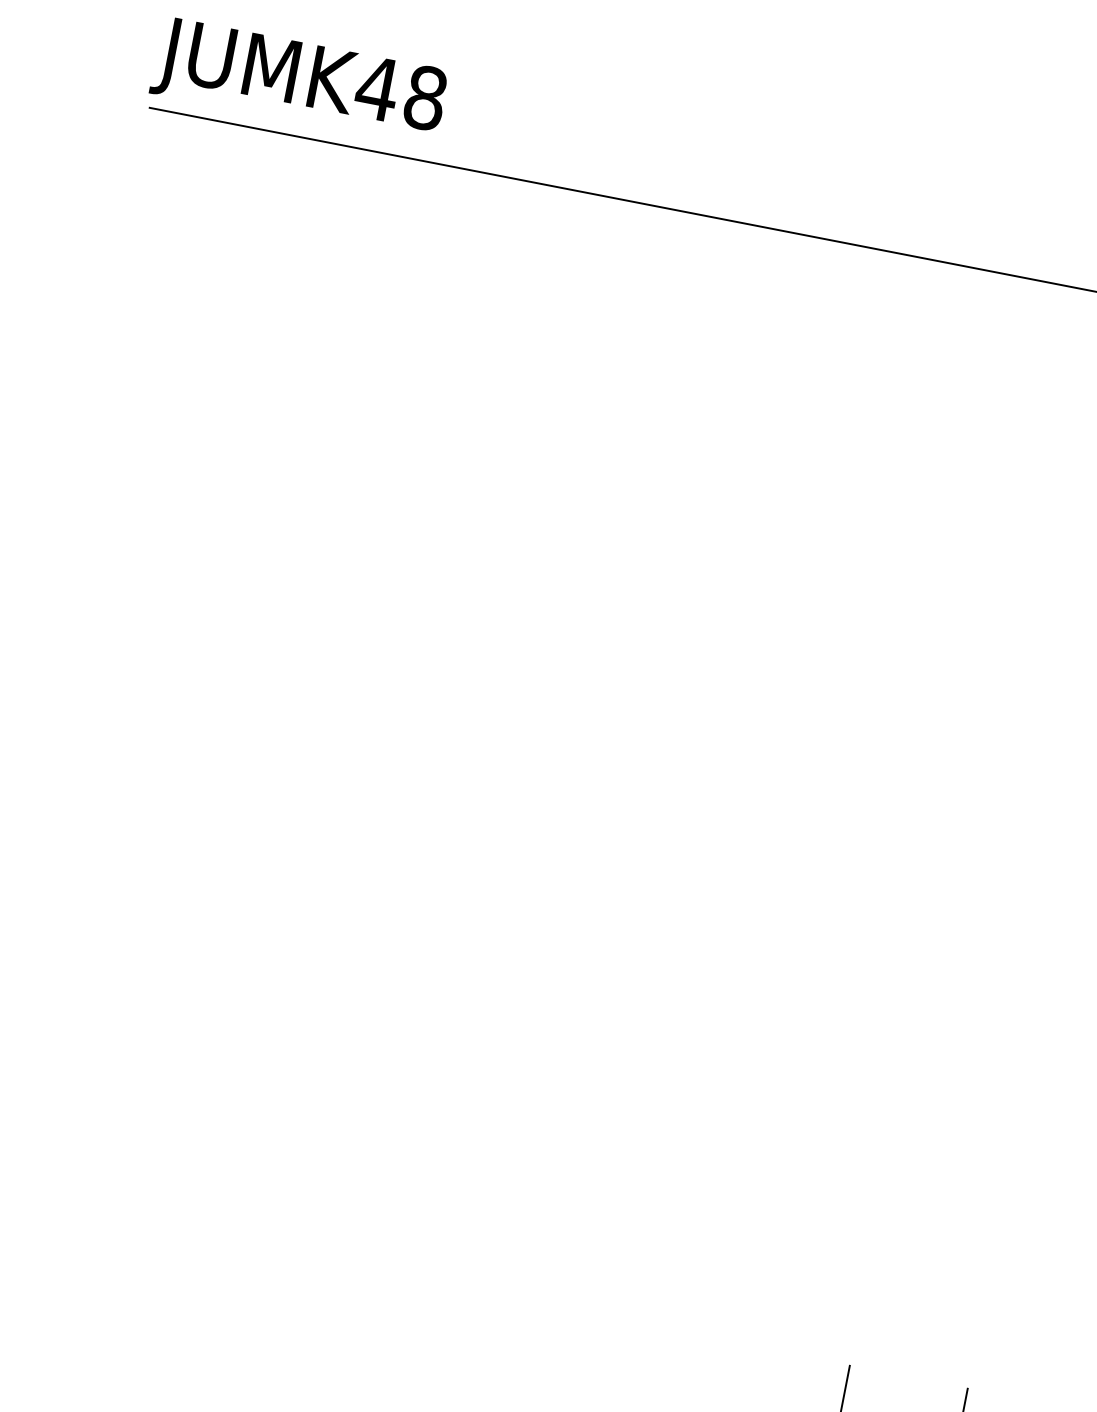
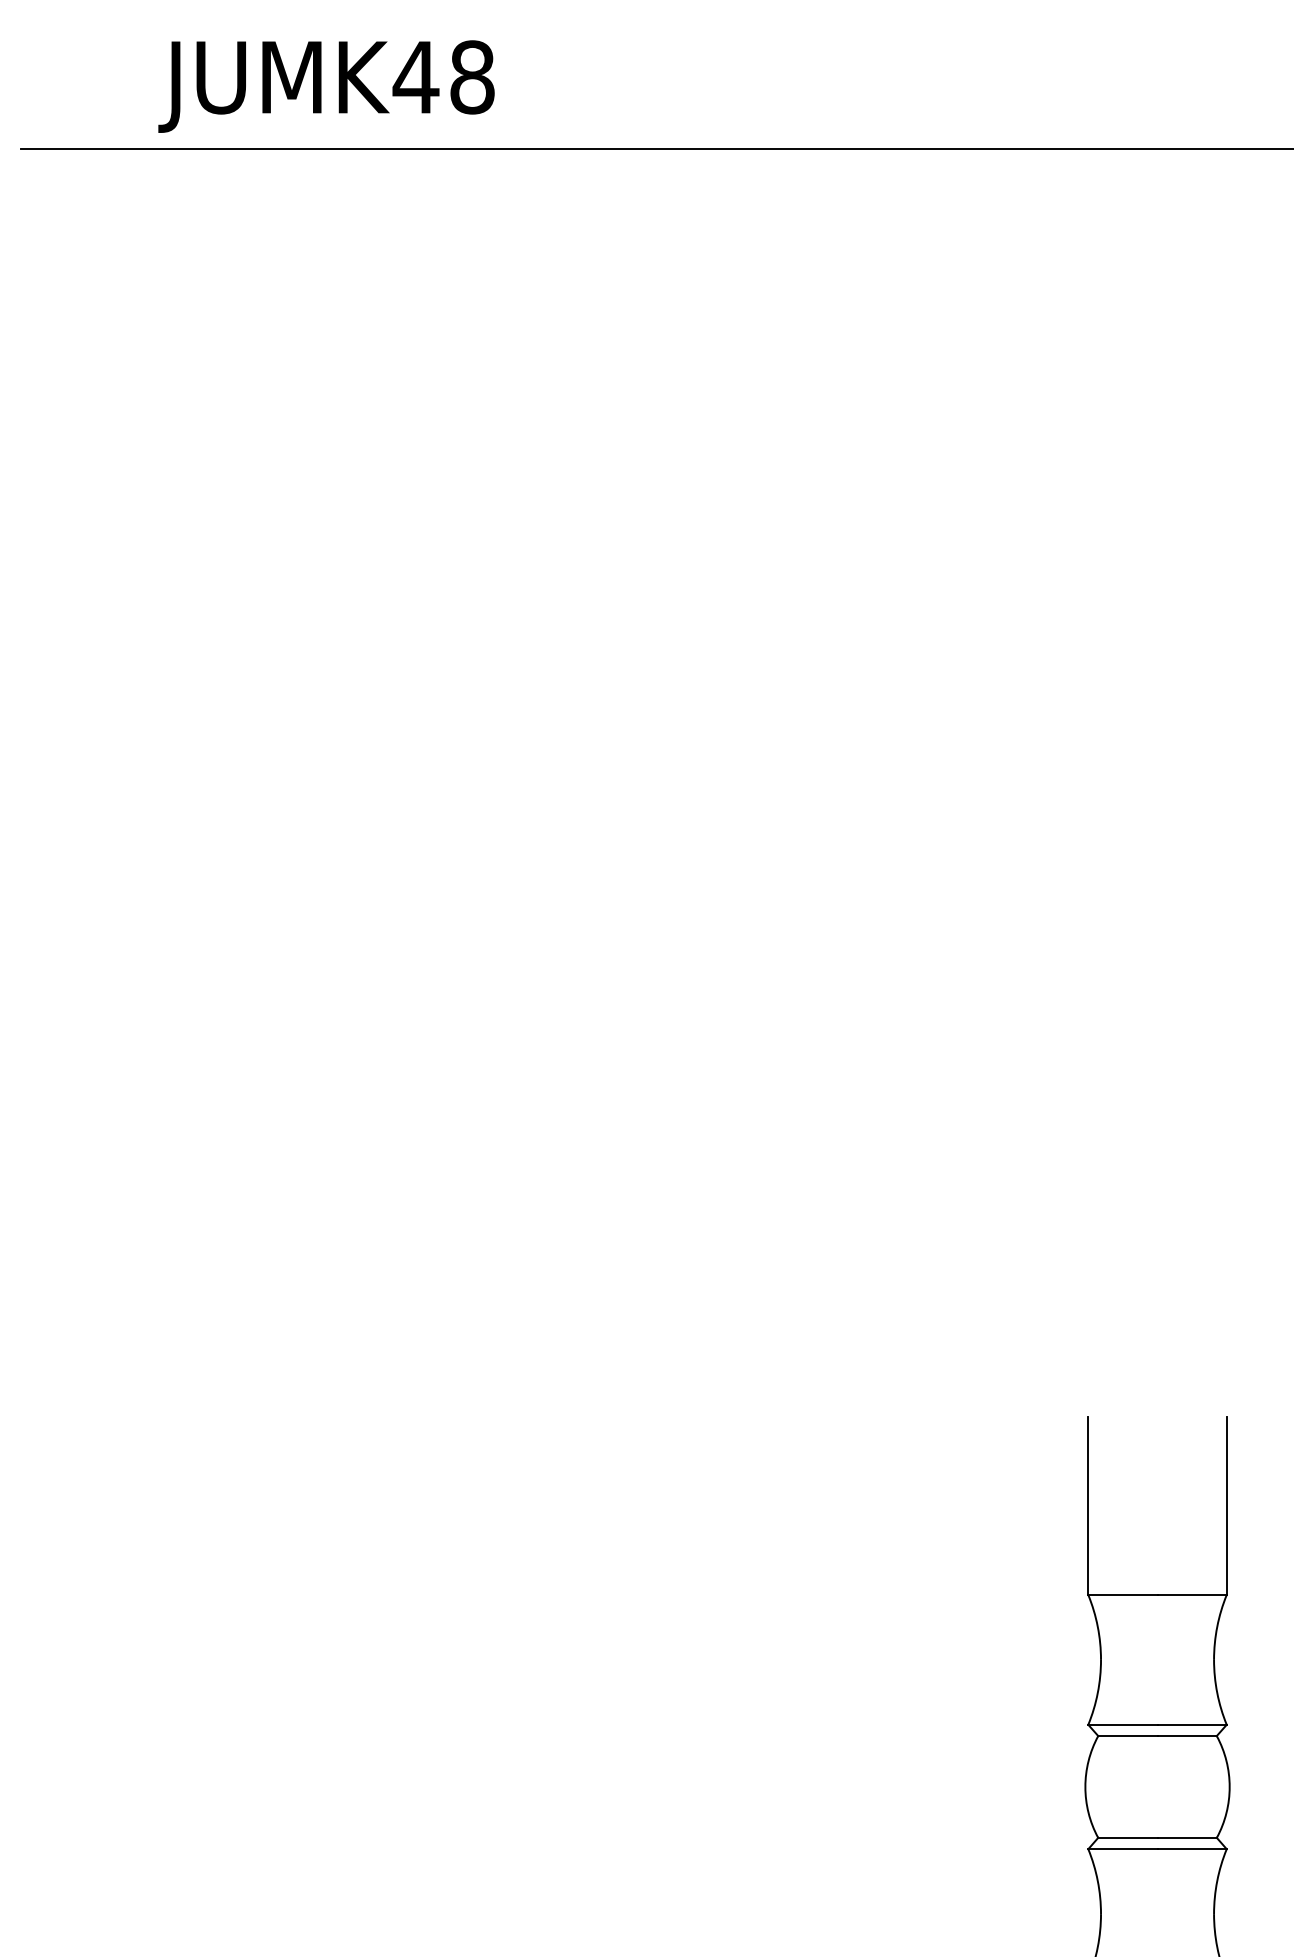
text: (299, 81) -> (326, 86), moved

